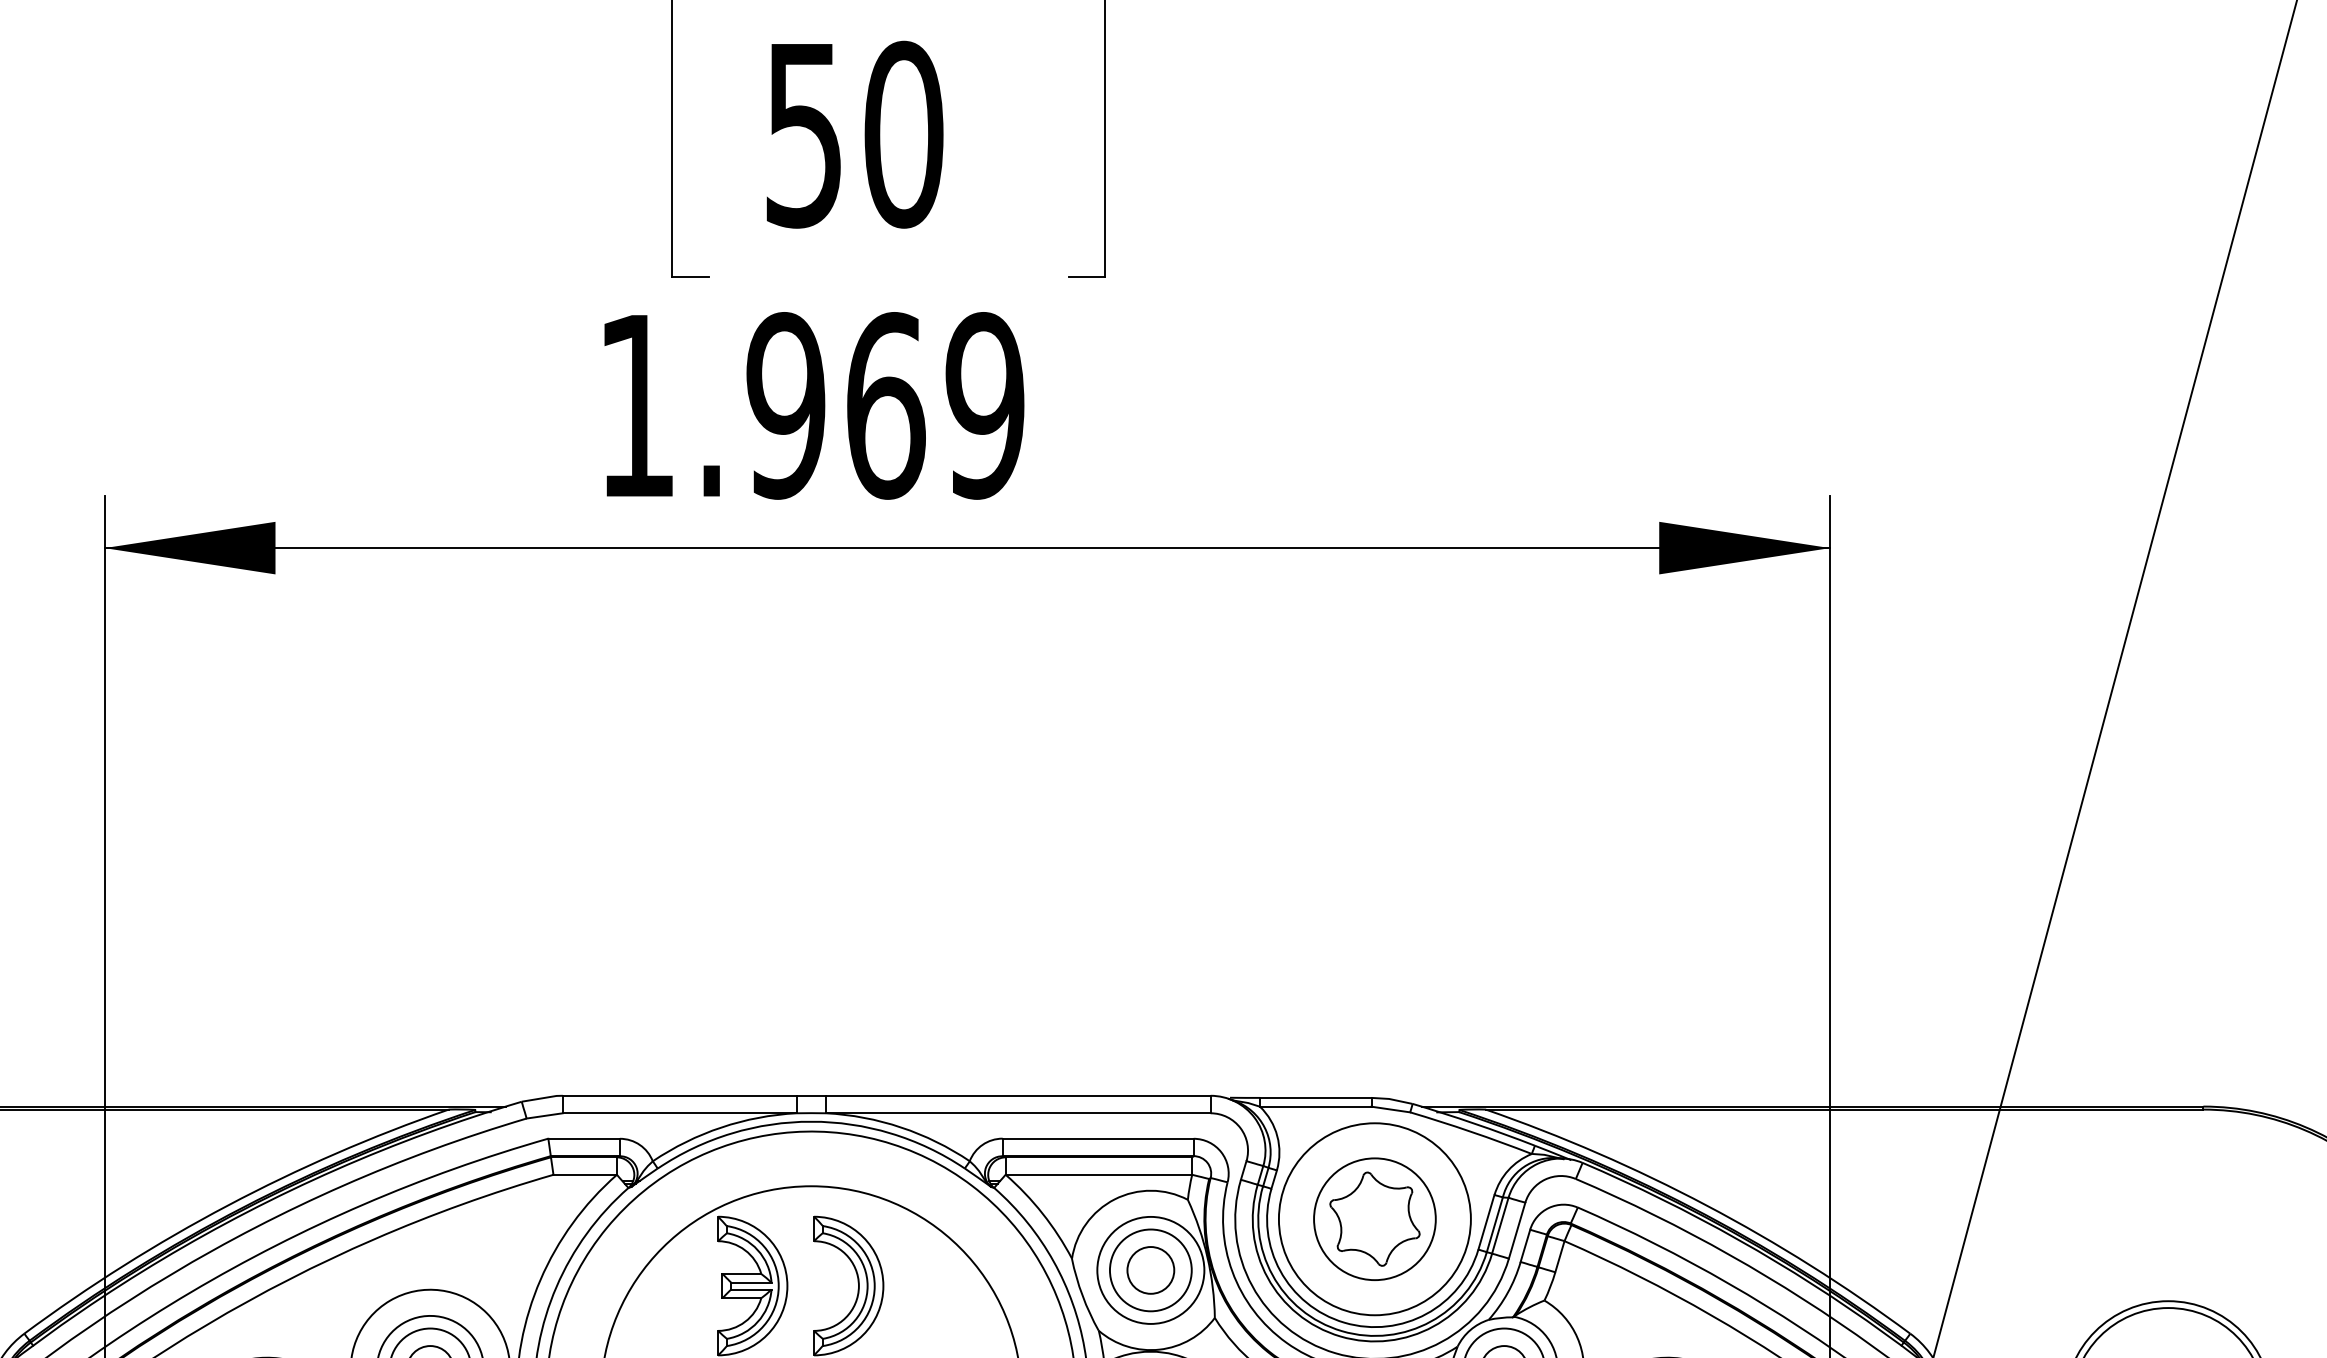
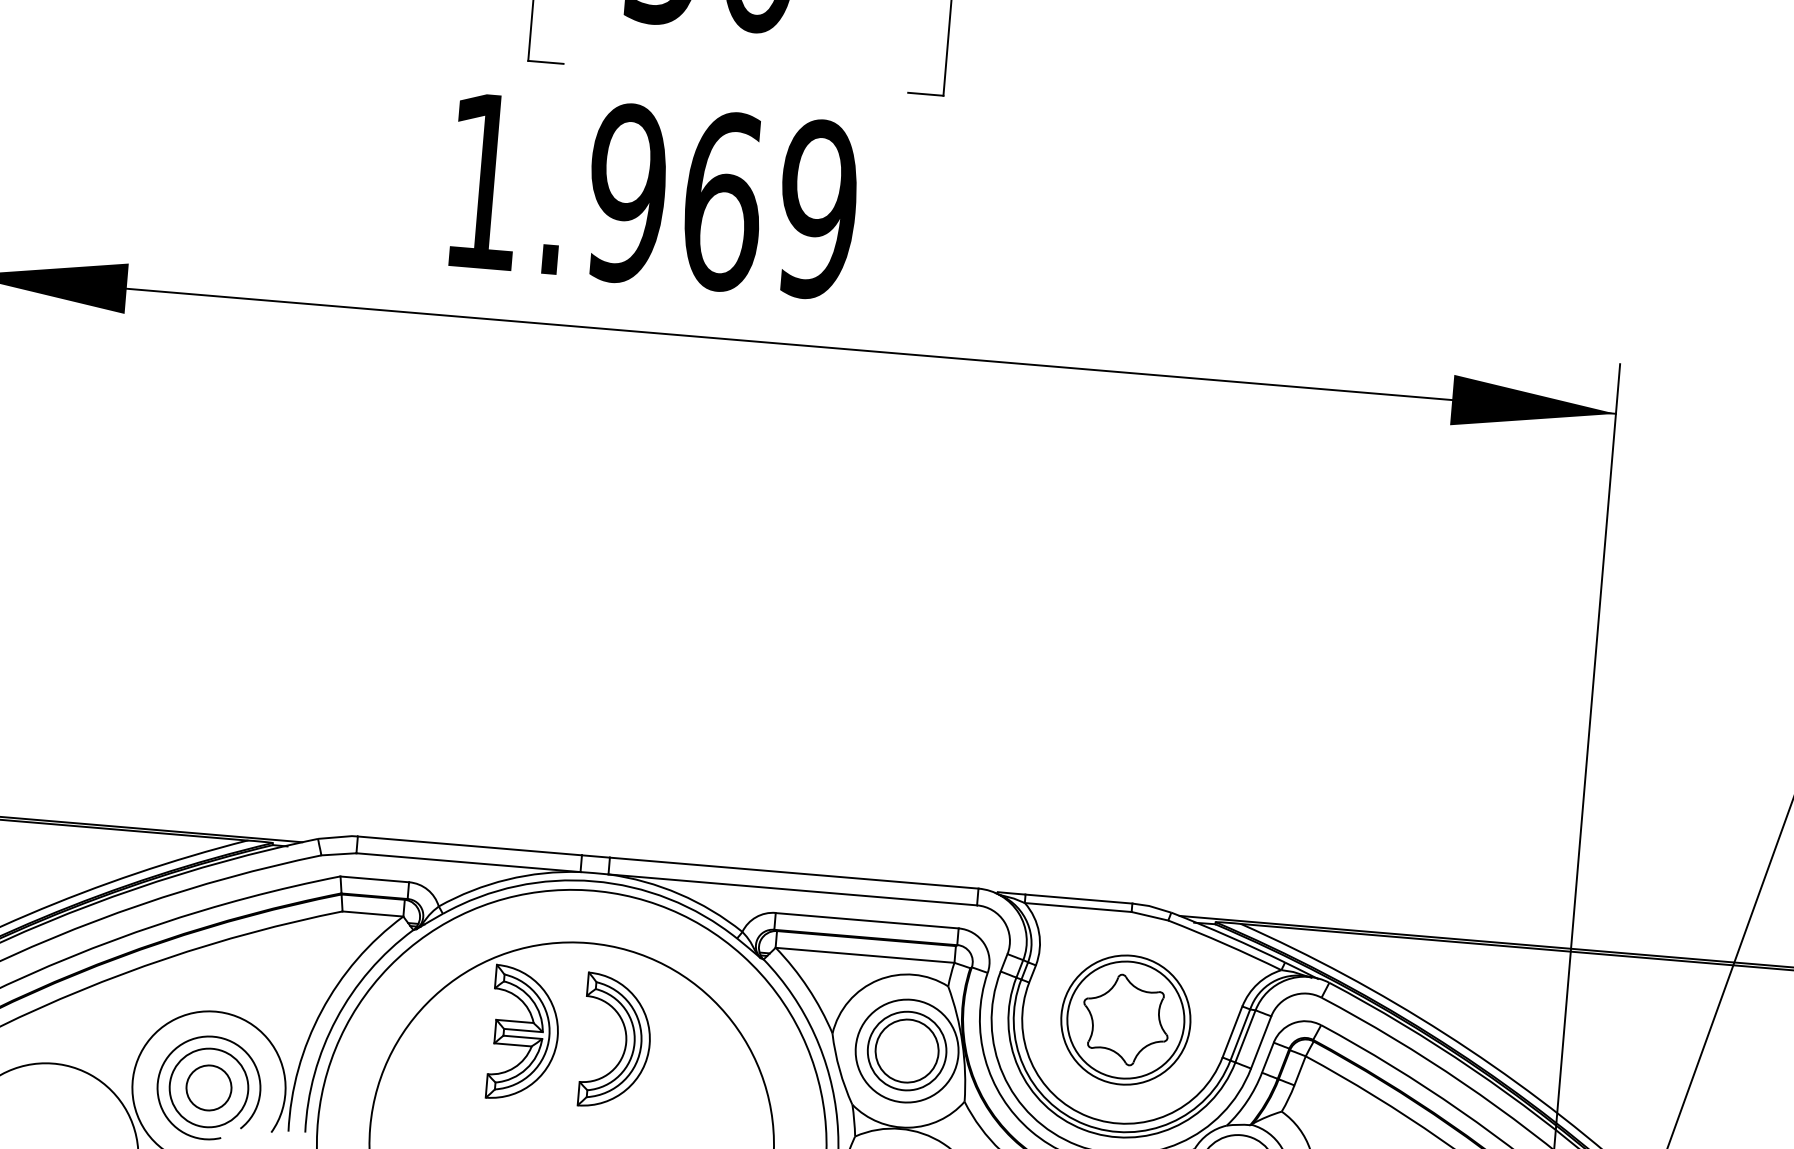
circle: (1374, 1219) -> (1125, 1020), size x0.7
circle: (1150, 1270) -> (906, 1051), size x1.4

